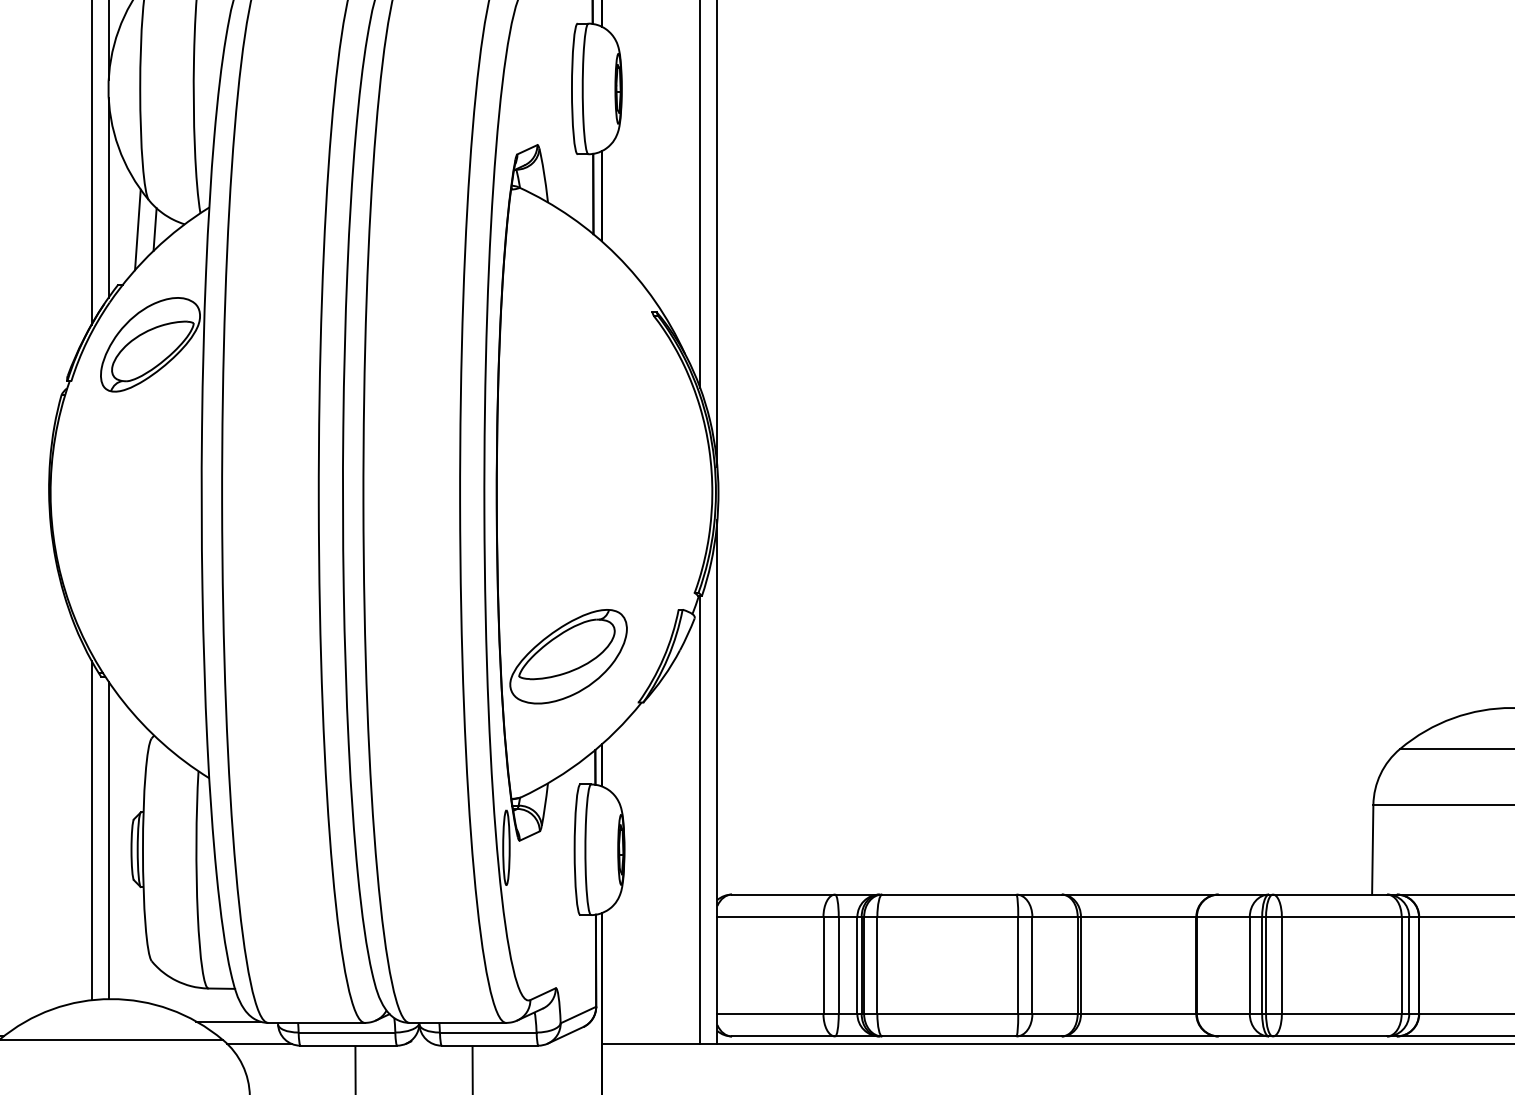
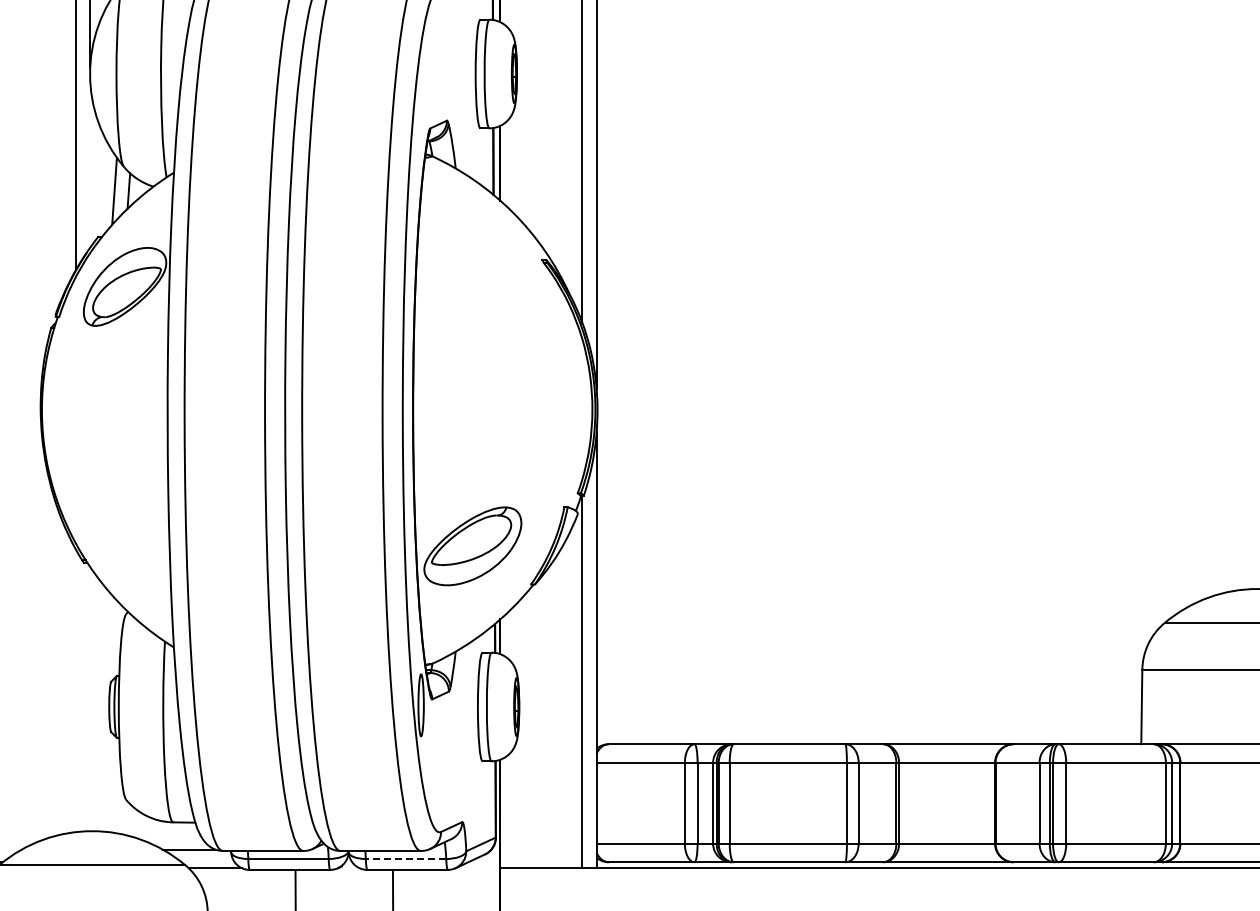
line: (108, 197) -> (90, 164), removed
line: (92, 829) -> (76, 690), removed
line: (108, 840) -> (90, 699), removed
line: (487, 1033) -> (405, 859), solid -> dashed

